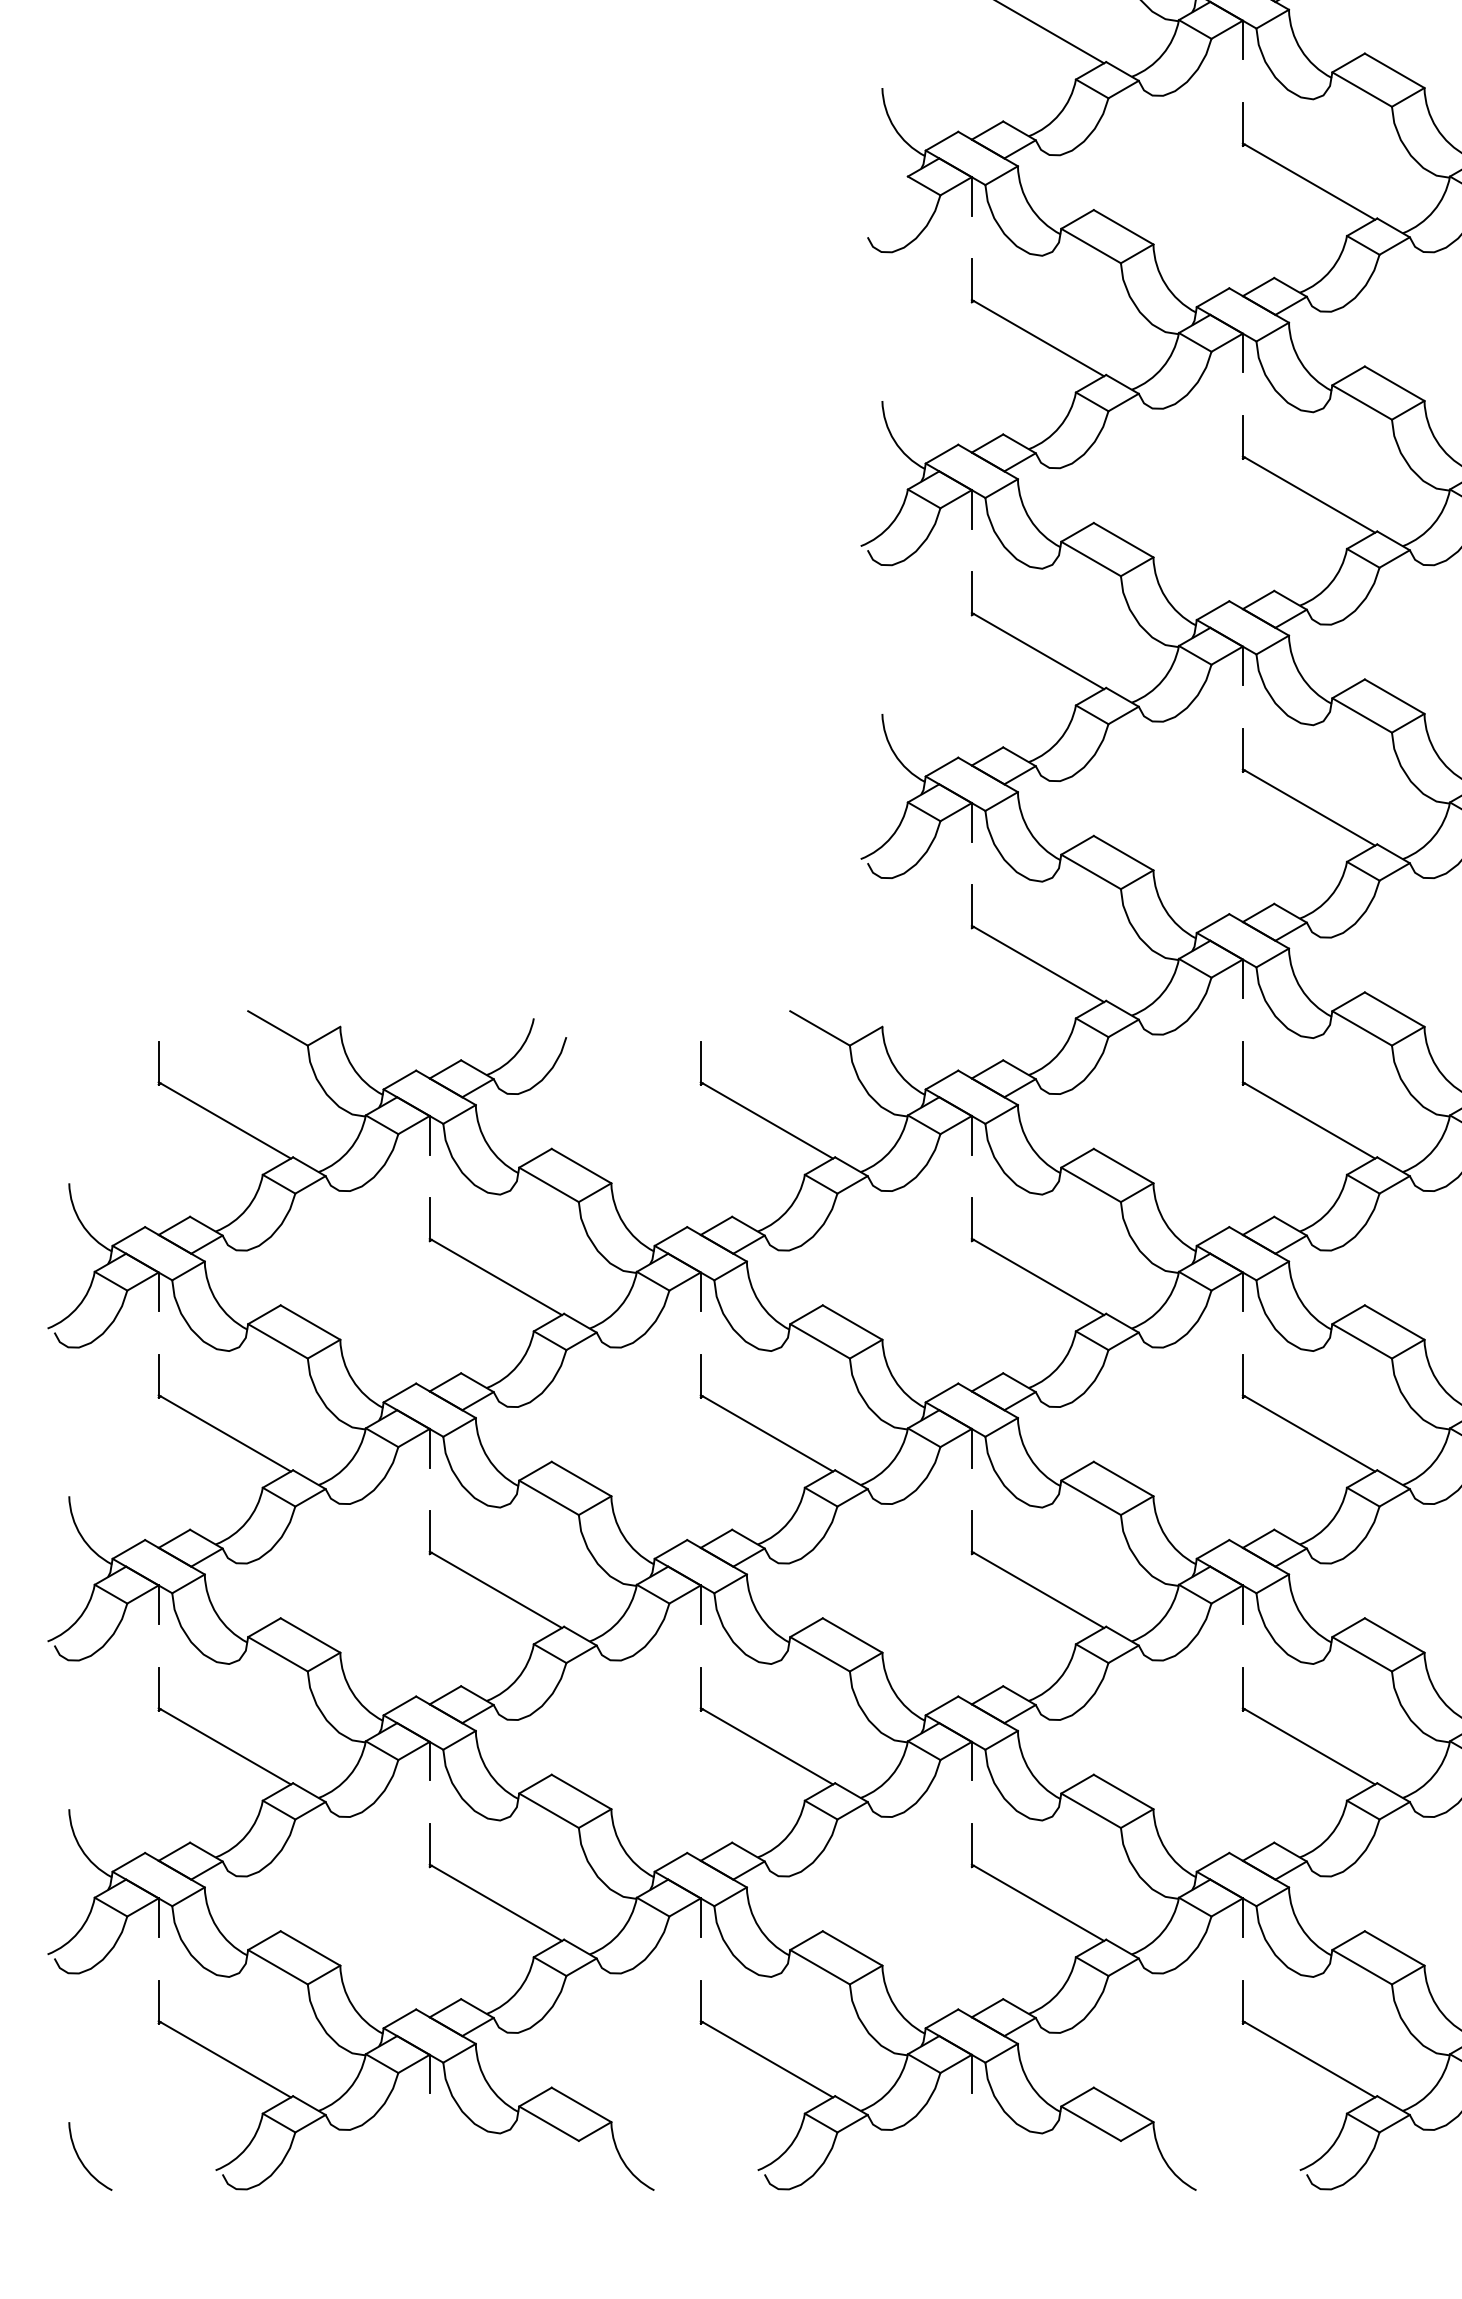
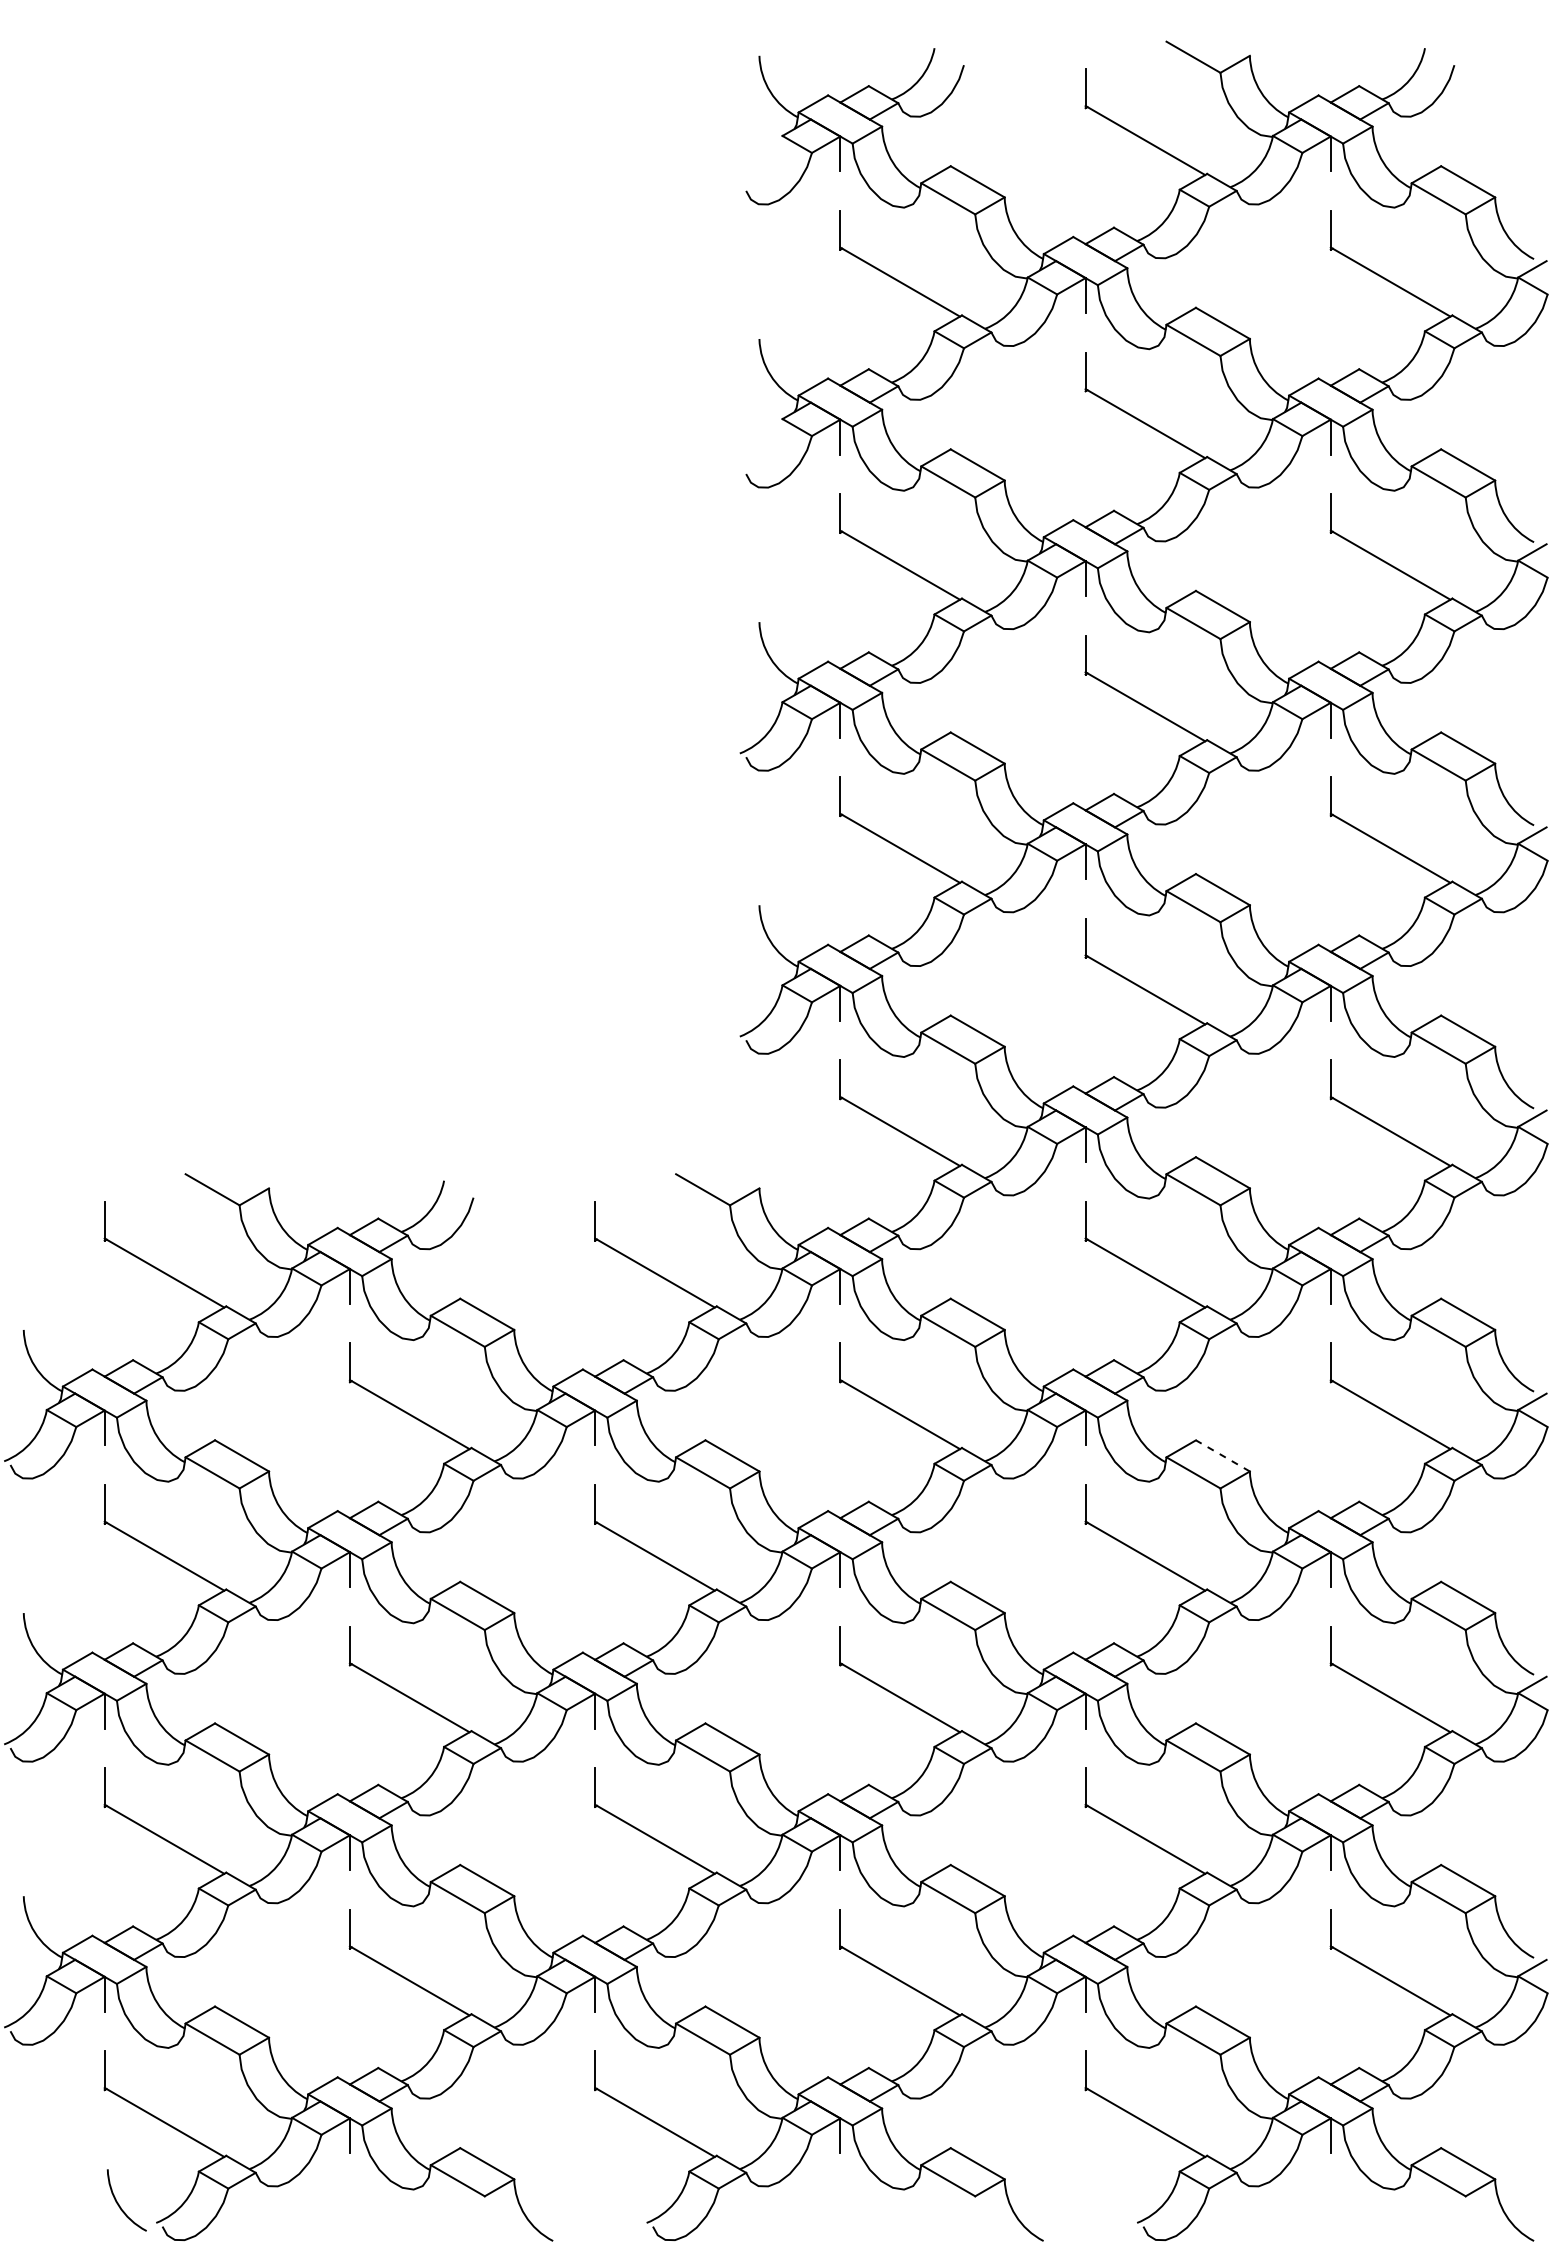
line: (1394, 1322) -> (1222, 1455), solid -> dashed
arc: (82, 2161) -> (119, 2204), moved

